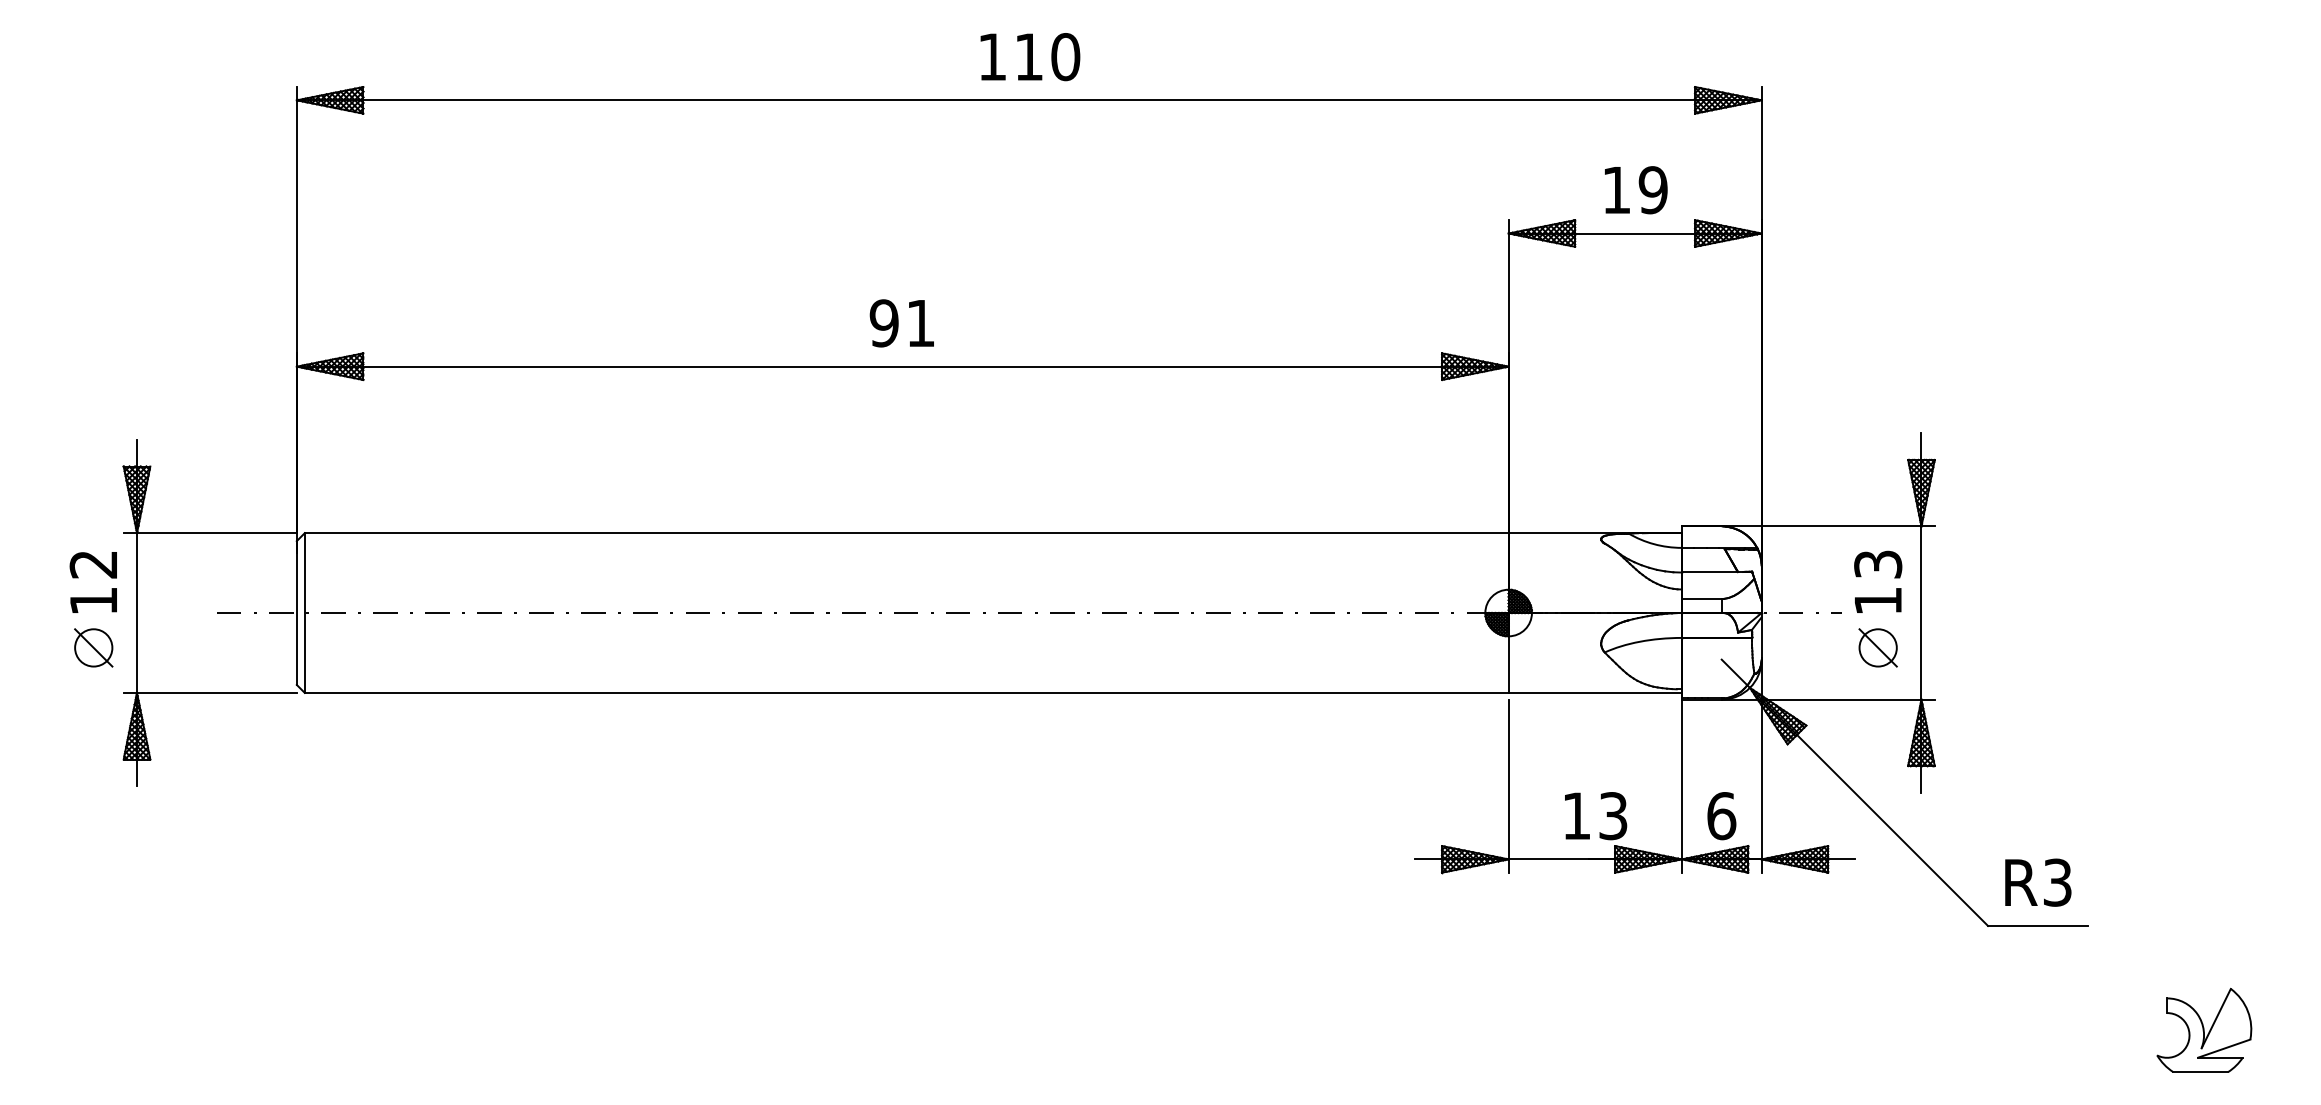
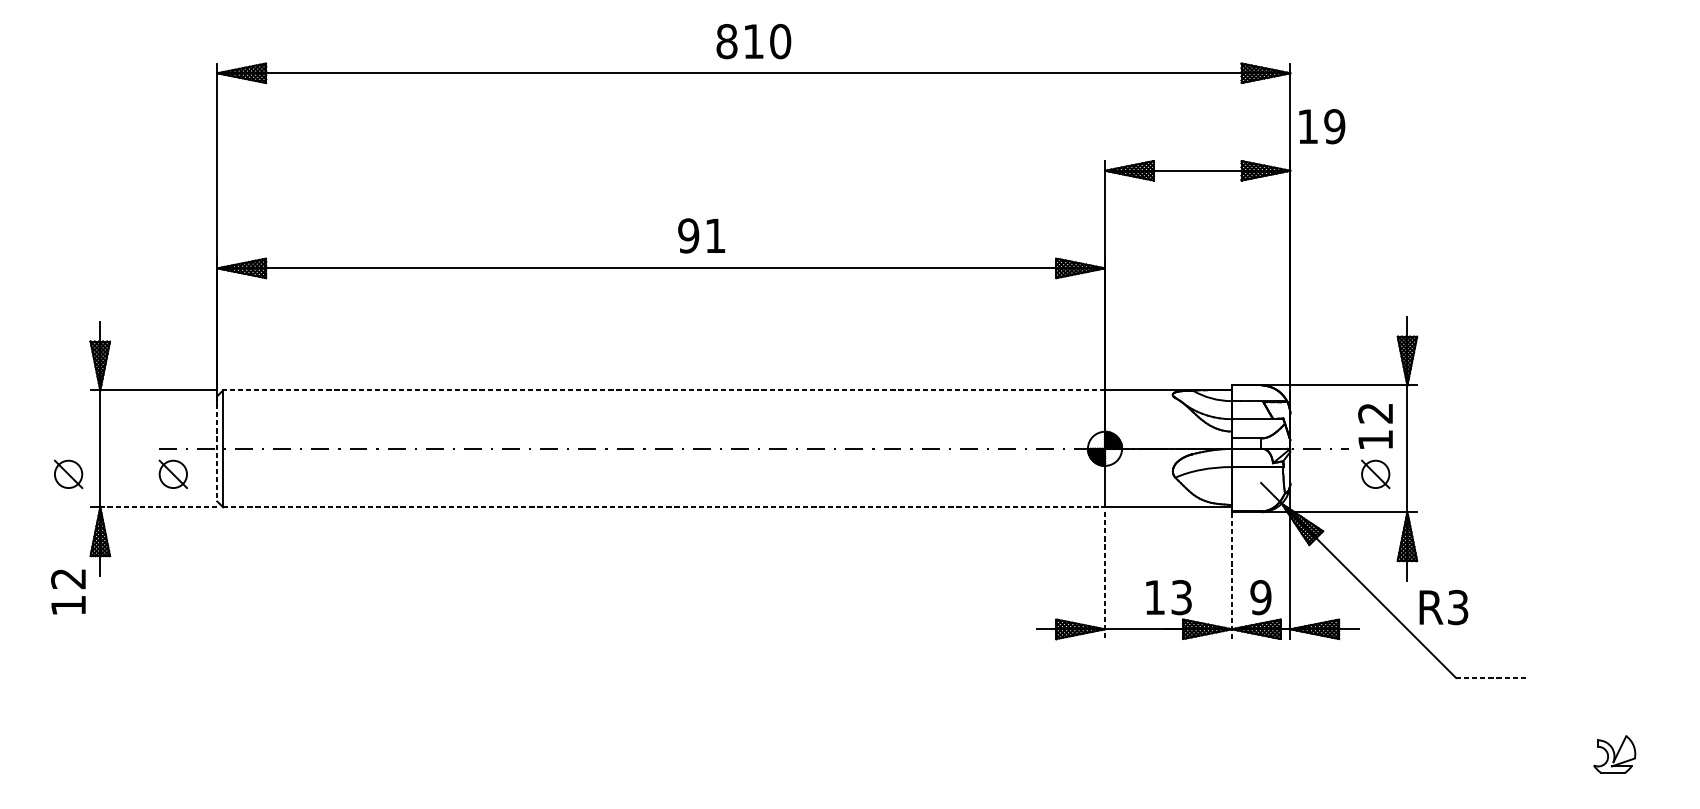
text: (992, 57) -> (726, 41), 110 -> 810
text: (1636, 190) -> (1322, 126), moved
text: (901, 323) -> (701, 236), moved
line: (906, 533) -> (663, 390), solid -> dashed
text: (1878, 564) -> (1375, 413), 13 -> 12
text: (92, 582) -> (67, 592), moved
line: (296, 613) -> (217, 449), solid -> dashed
part: (236, 647) -> (173, 474), added
line: (216, 692) -> (158, 507), solid -> dashed
line: (906, 692) -> (663, 507), solid -> dashed
line: (1508, 786) -> (1104, 575), solid -> dashed
line: (1681, 786) -> (1231, 575), solid -> dashed
text: (1721, 816) -> (1260, 597), 6 -> 9
text: (2038, 882) -> (1444, 607), moved
line: (2037, 925) -> (1492, 677), solid -> dashed
part: (2204, 1029) -> (1614, 753), size x0.6

